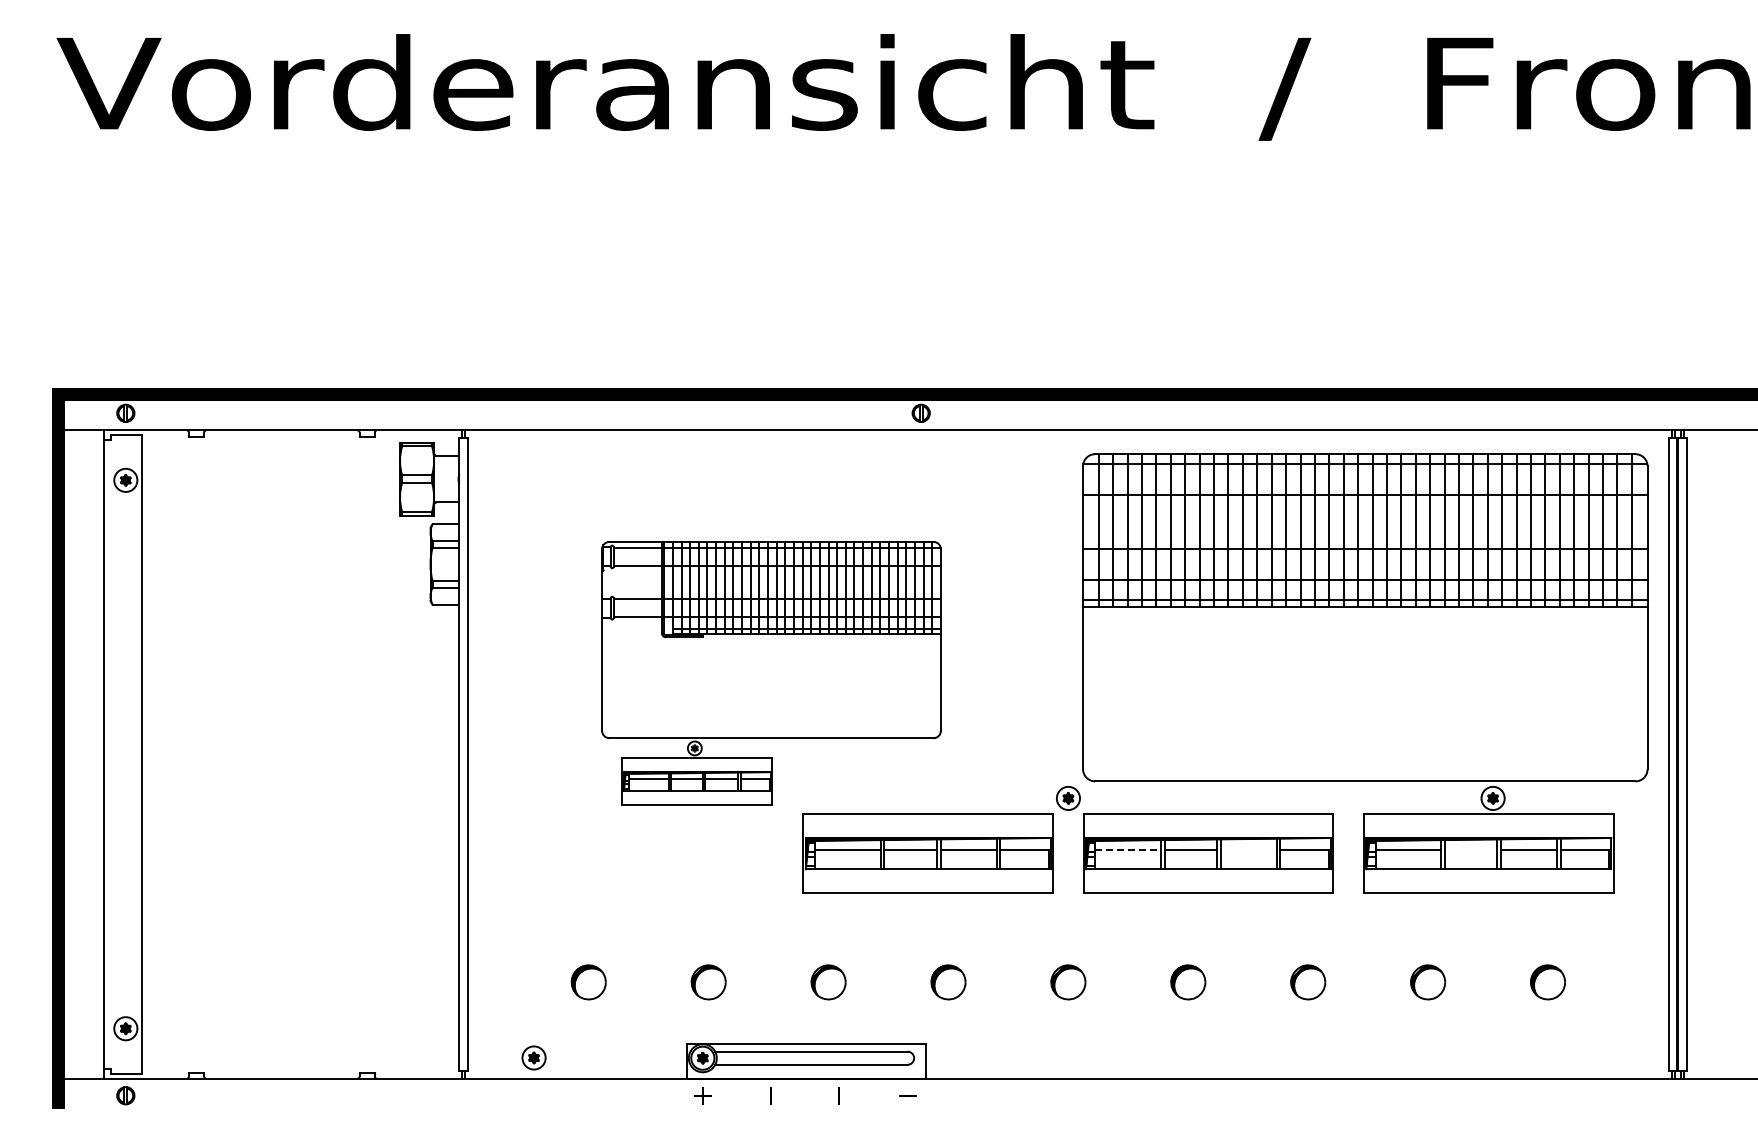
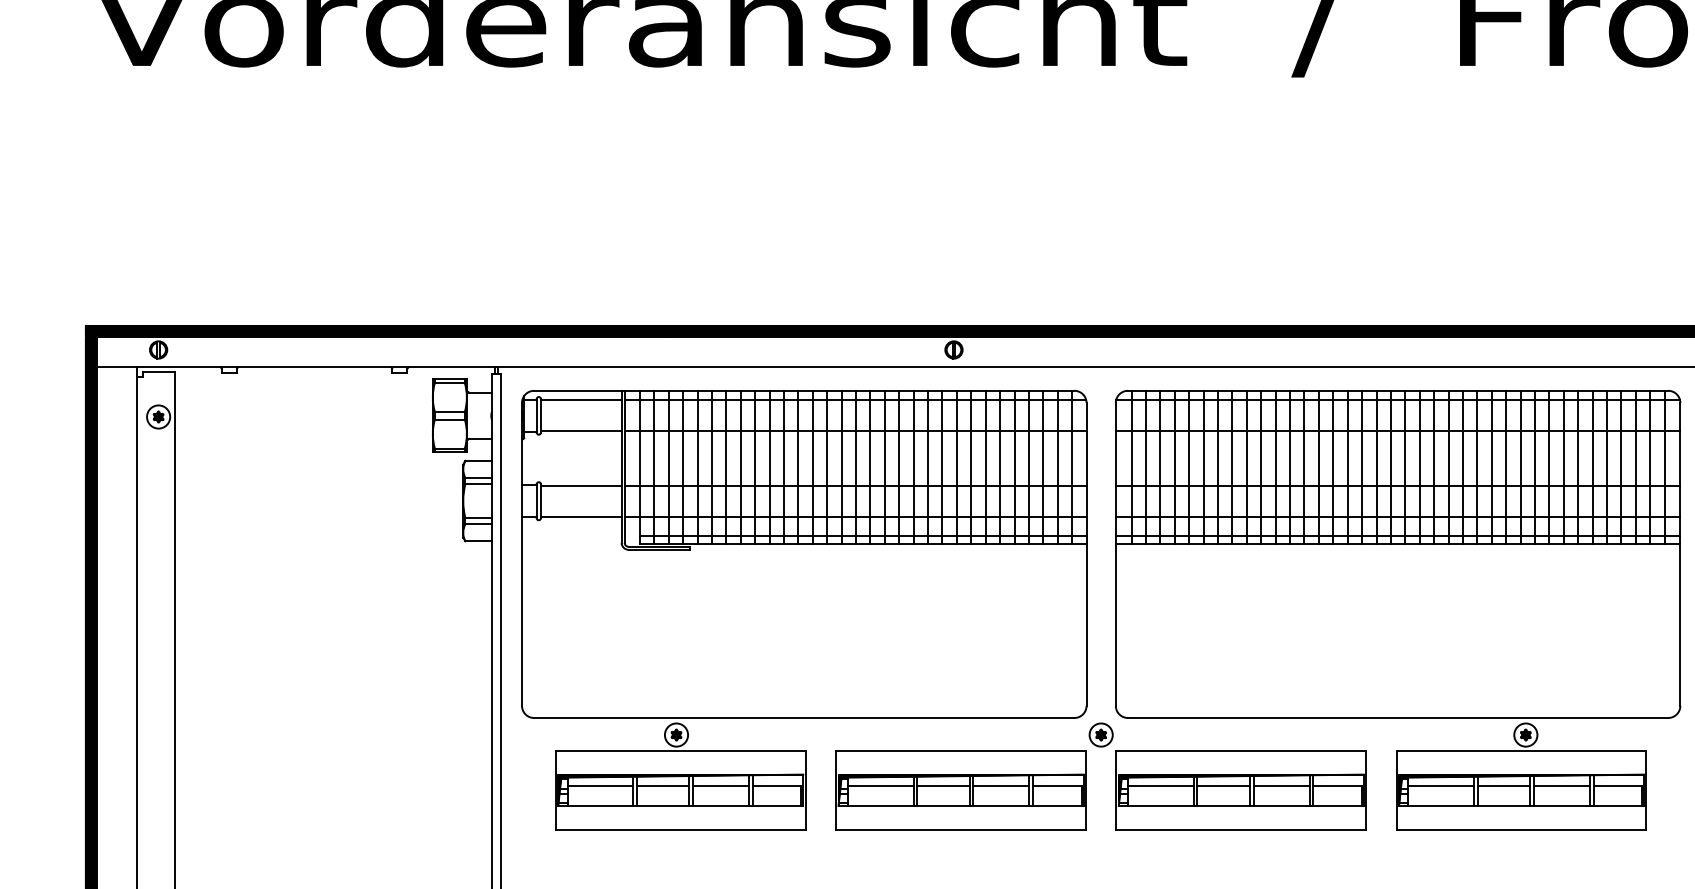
part: (771, 673) -> (804, 610), size x1.67
line: (1128, 849) -> (1161, 786), dashed -> solid
line: (1248, 849) -> (1281, 786), added
line: (1470, 849) -> (1503, 786), added

